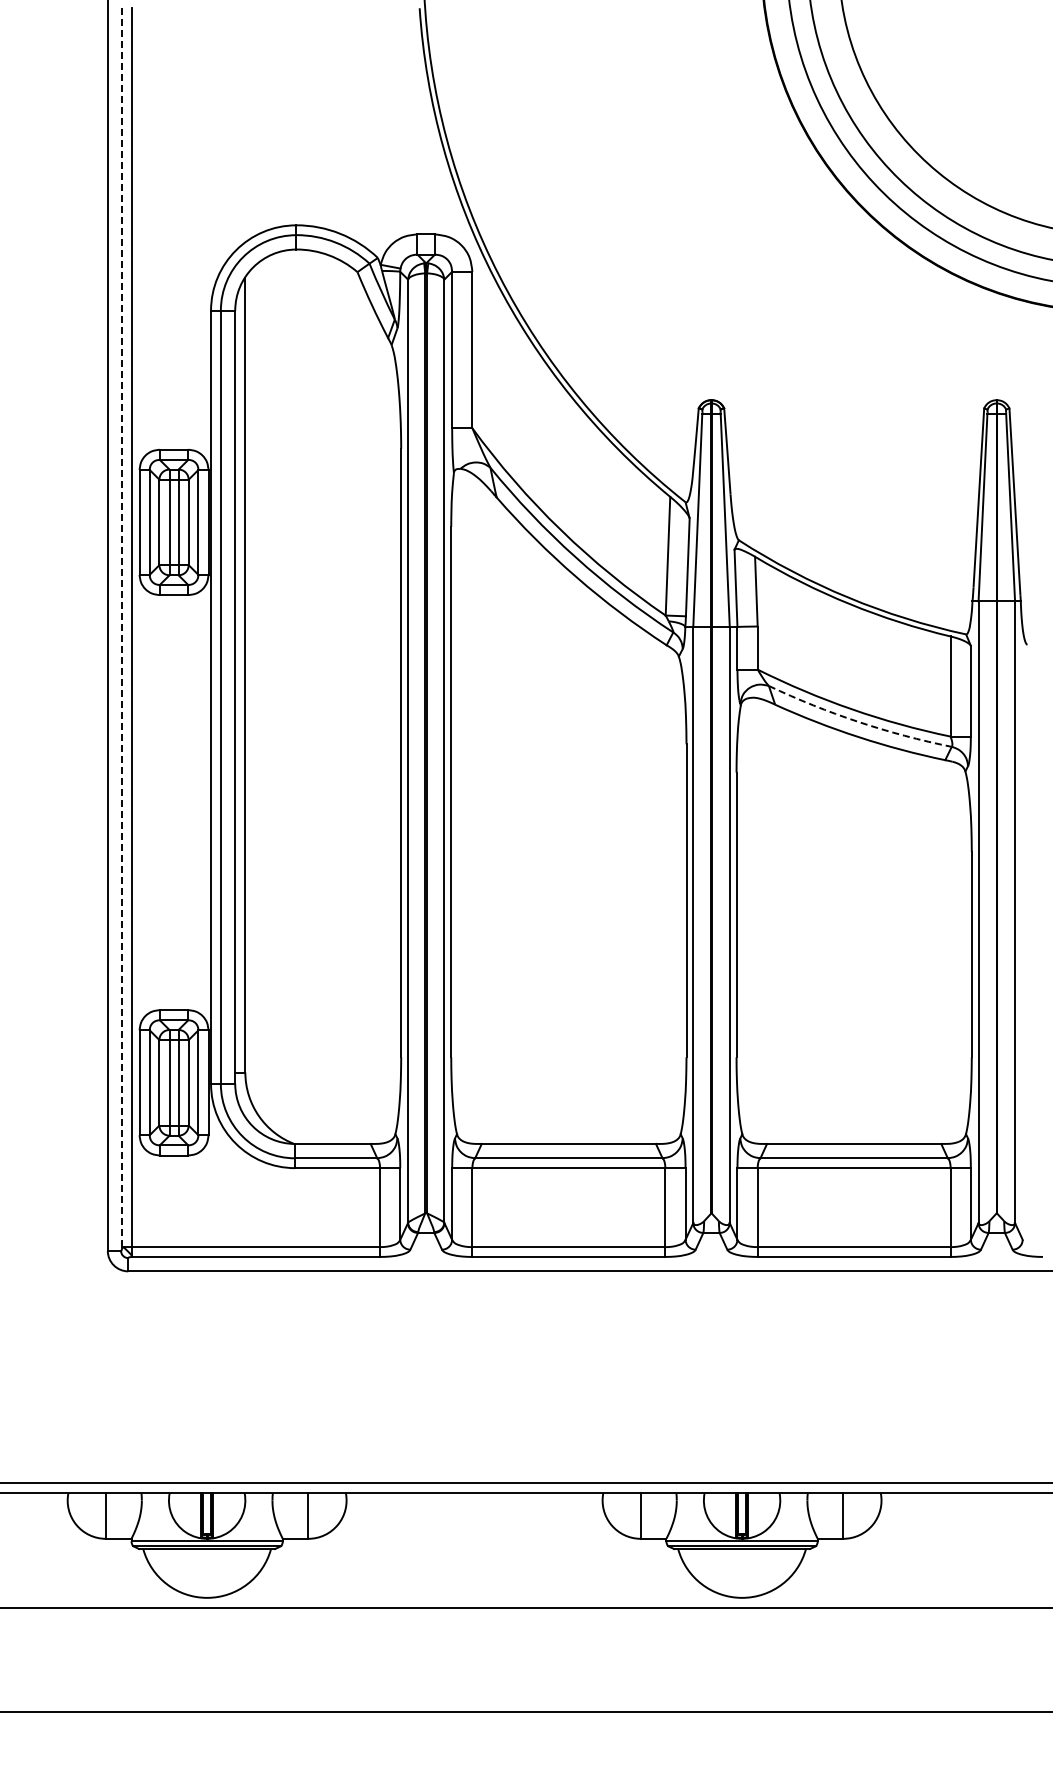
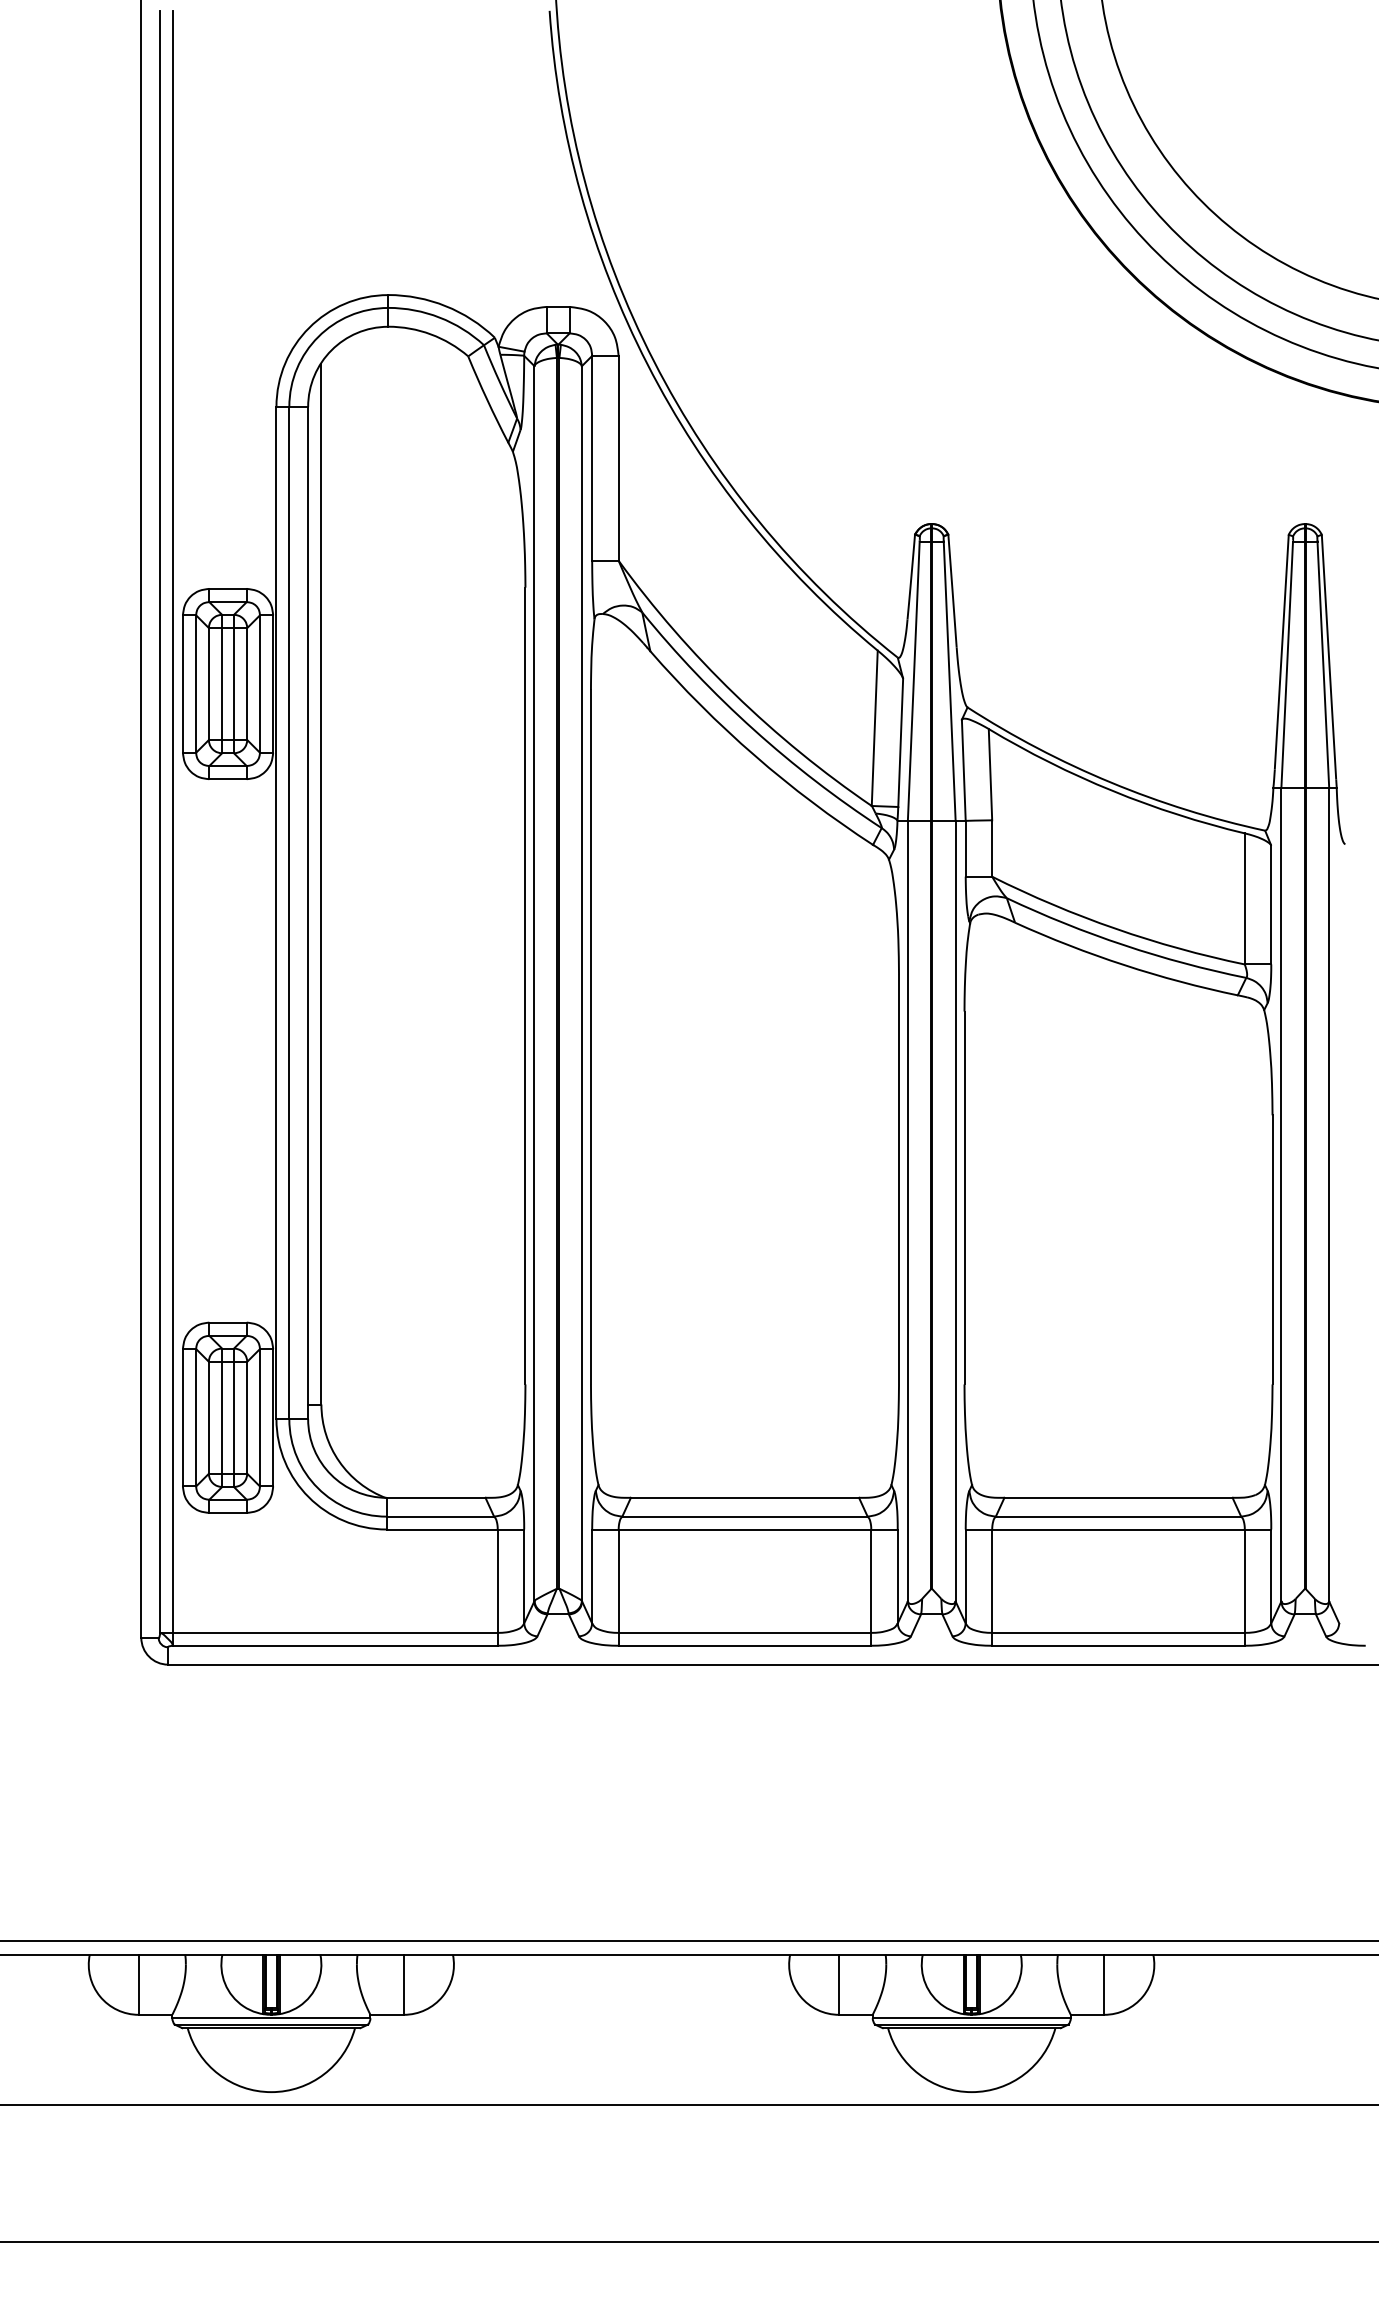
line: (122, 628) -> (160, 822), dashed -> solid
arc: (858, 721) -> (1124, 944), dashed -> solid

